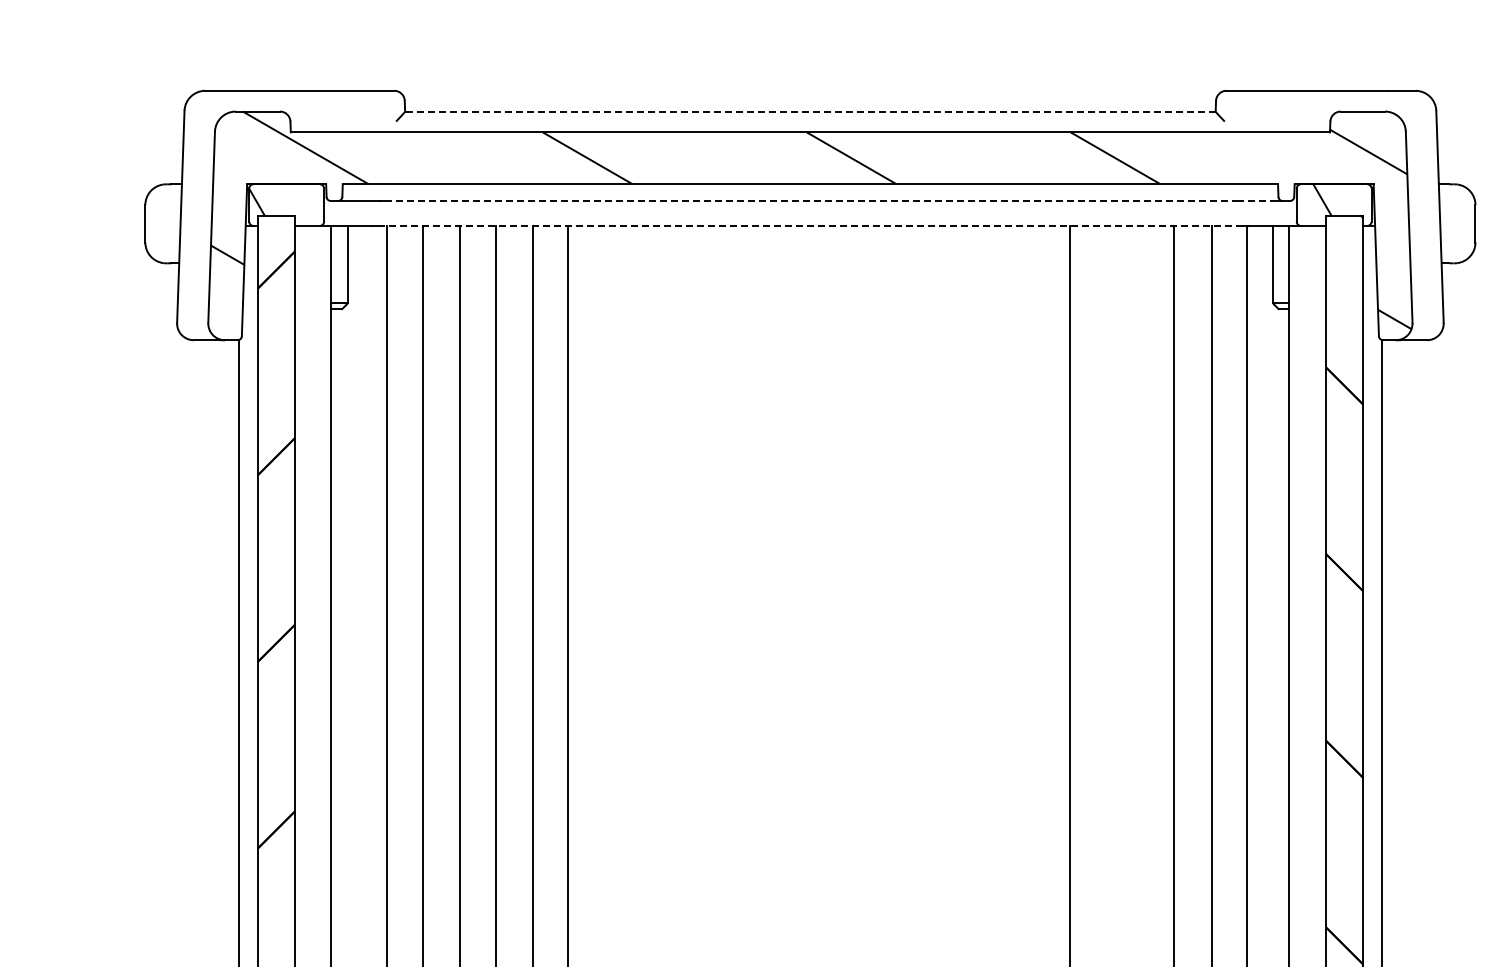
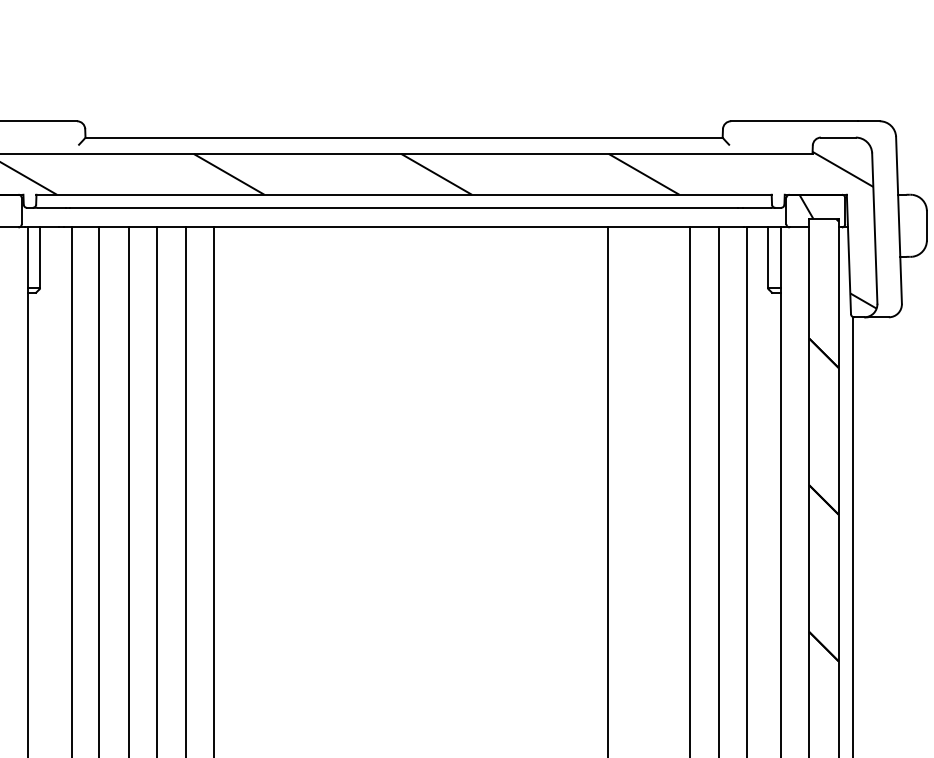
line: (809, 111) -> (403, 137), dashed -> solid
line: (810, 200) -> (404, 207), dashed -> solid
line: (1258, 200) -> (756, 207), dashed -> solid
line: (810, 225) -> (404, 227), dashed -> solid

